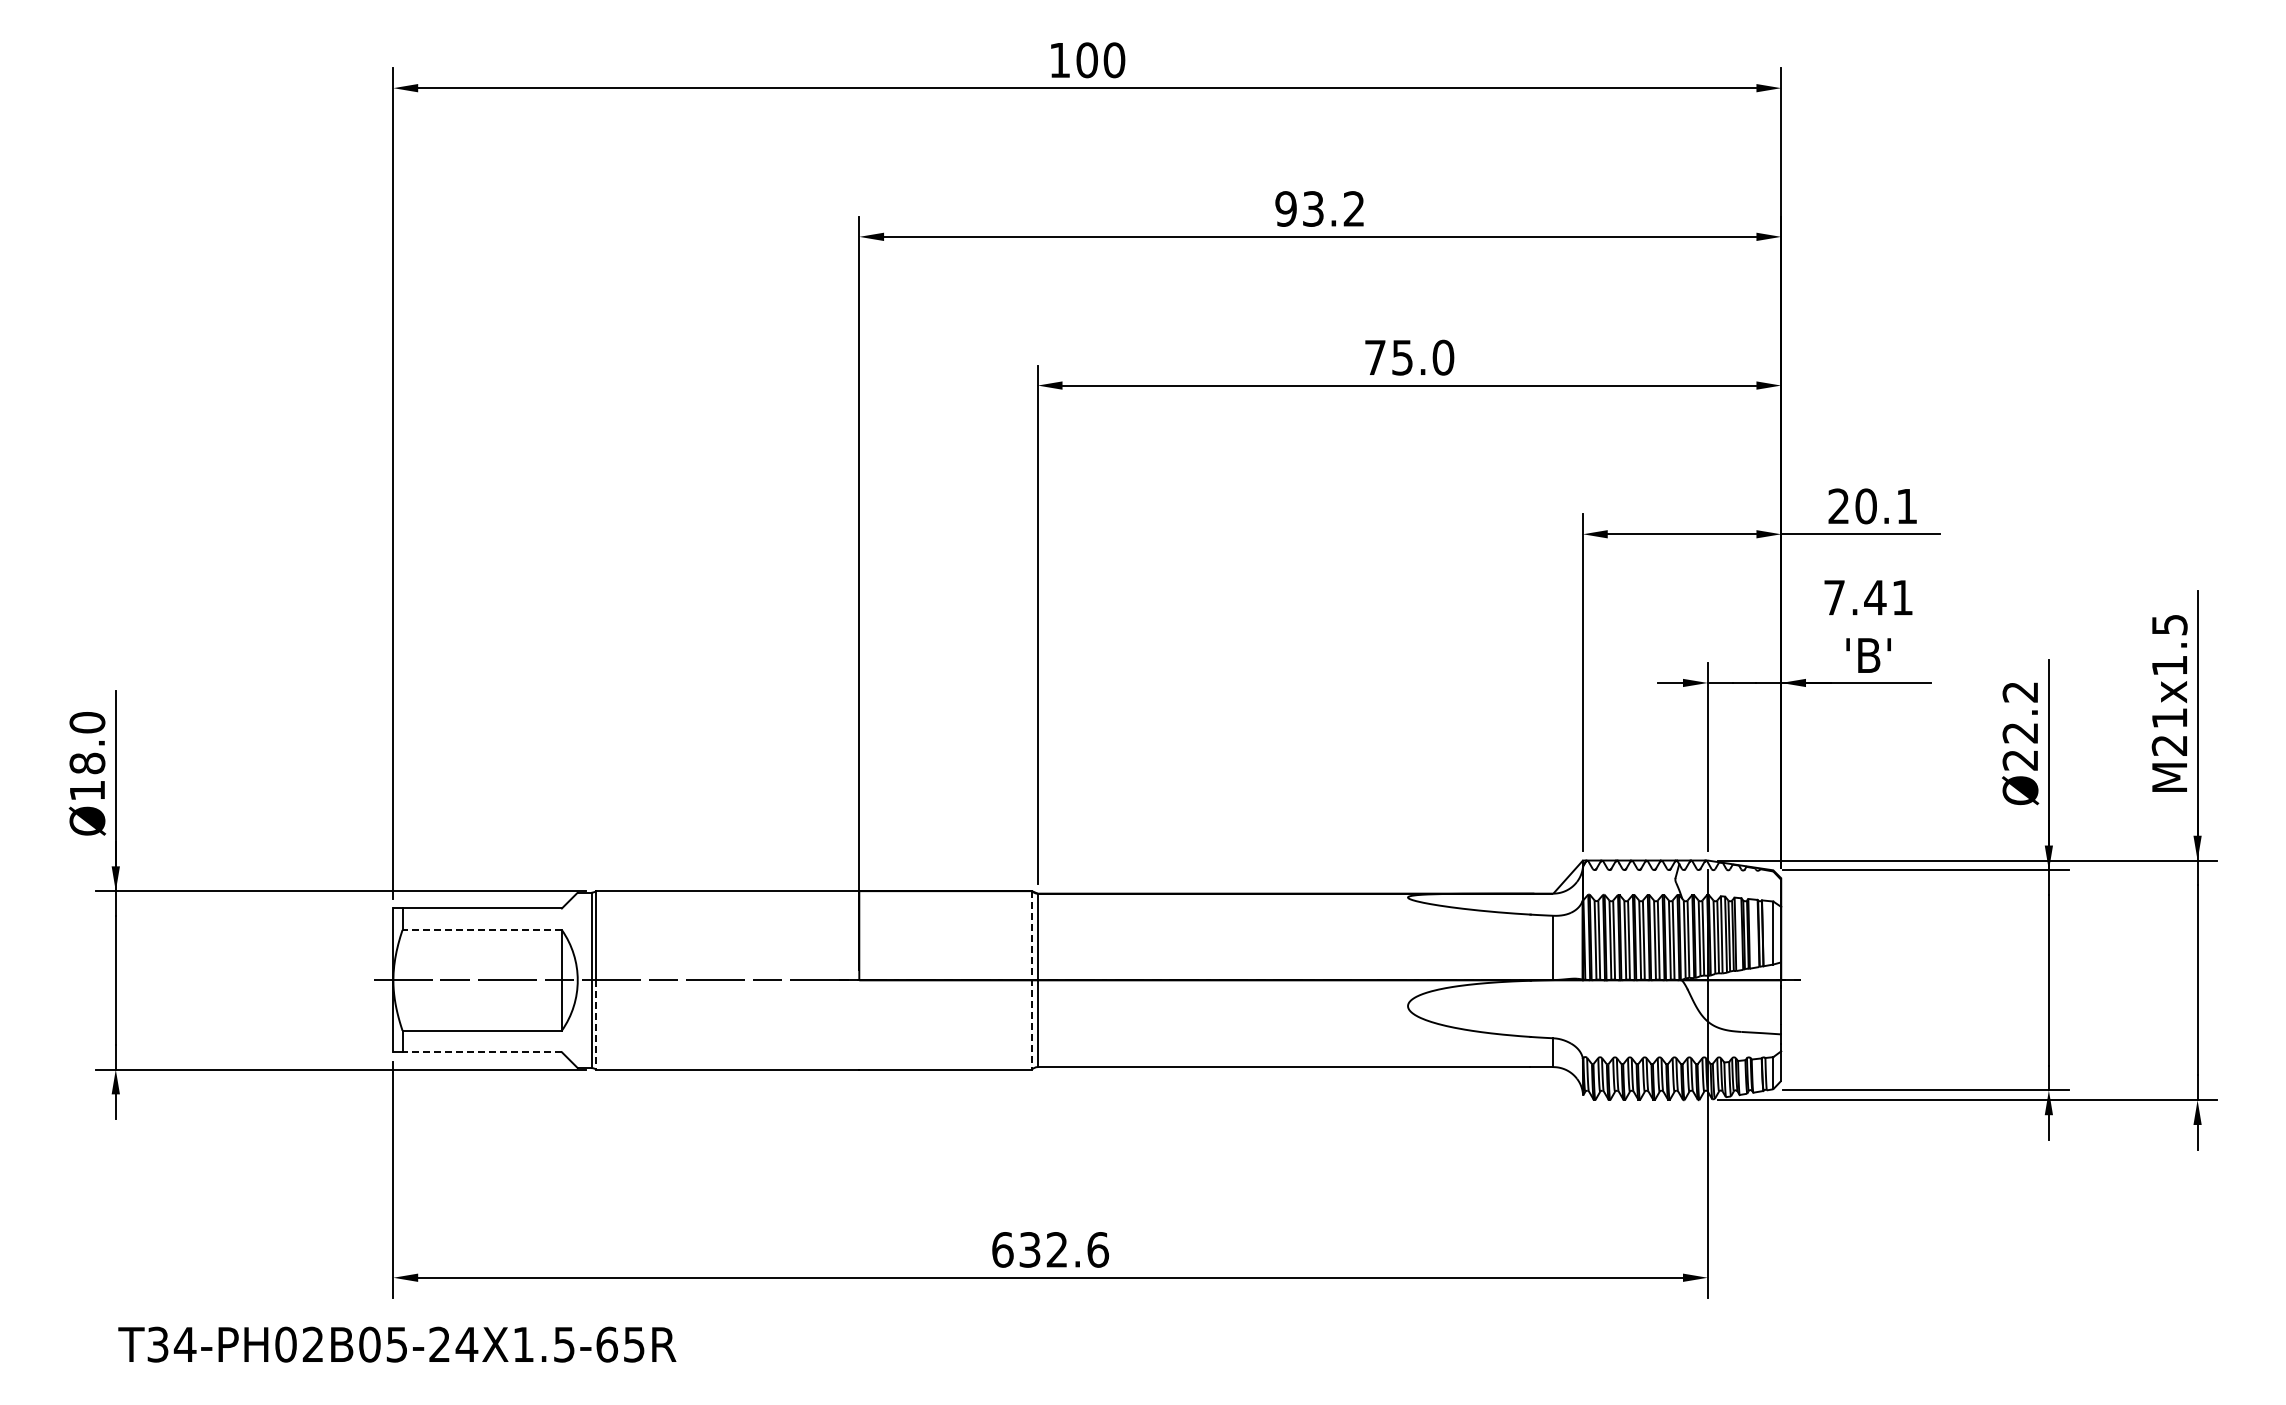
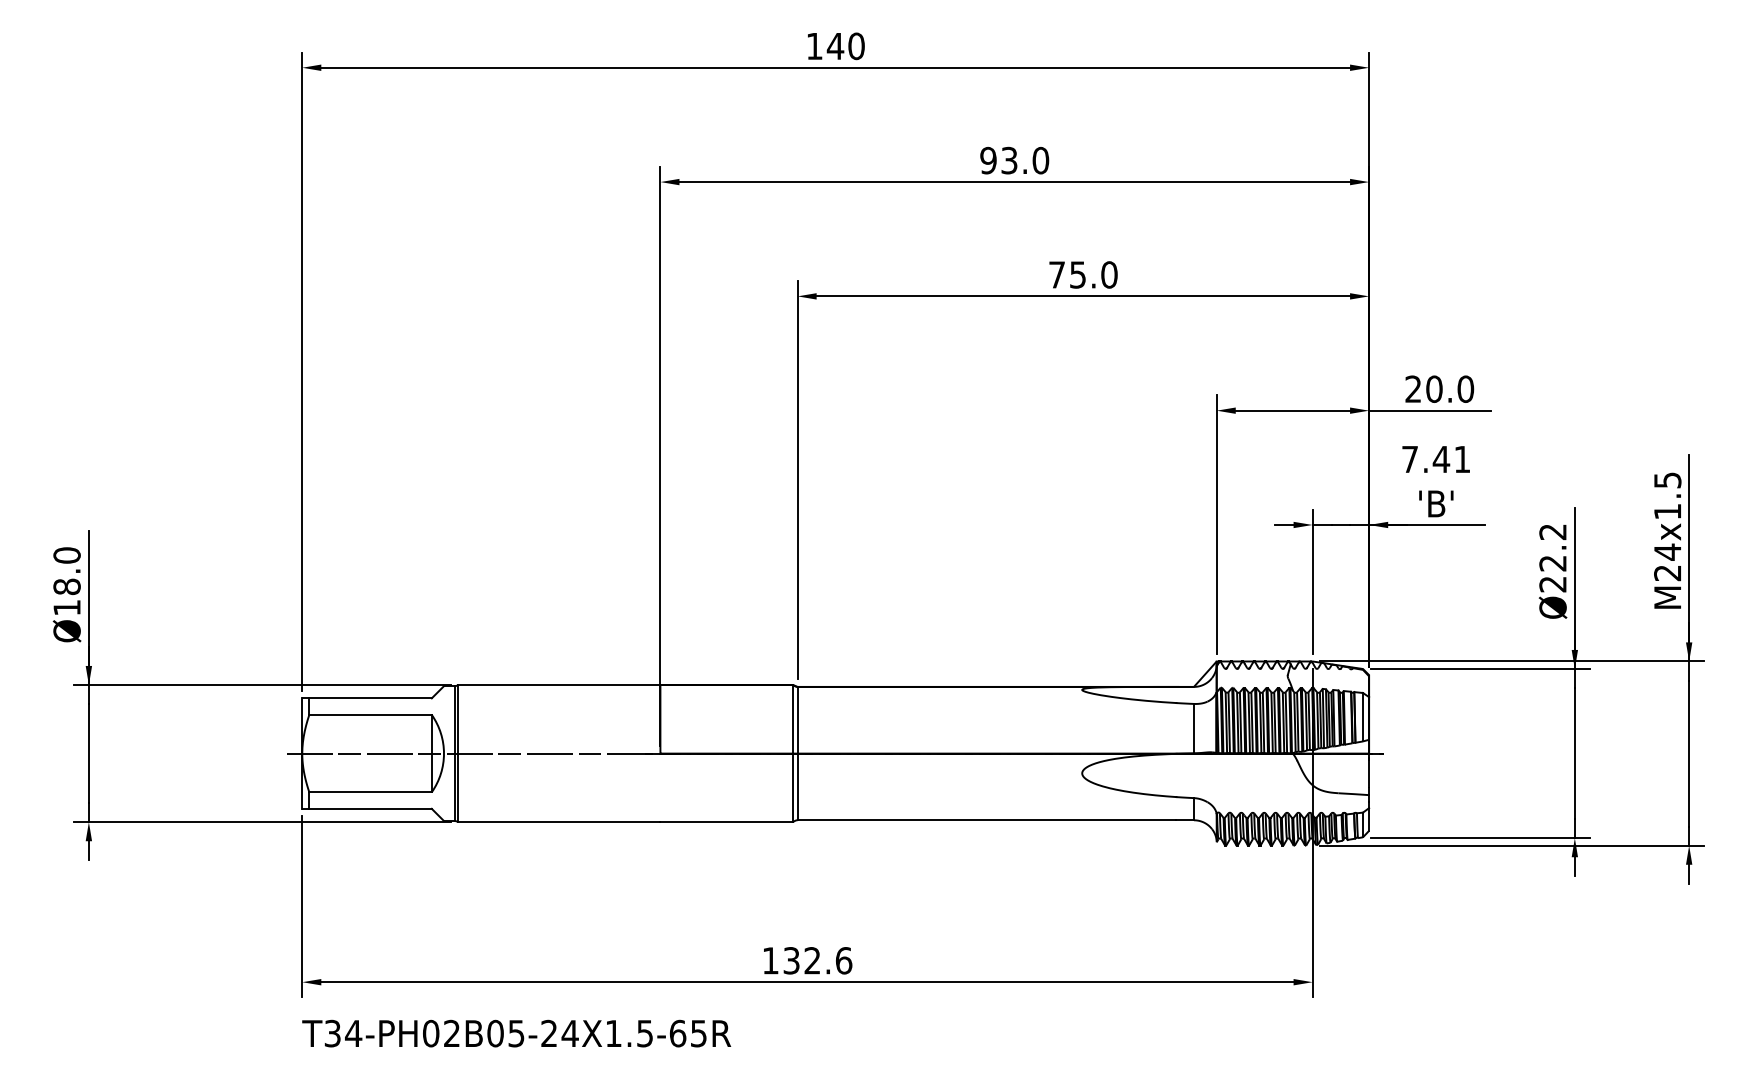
text: (1086, 60) -> (835, 46), 100 -> 140
text: (1353, 208) -> (1040, 160), 93.2 -> 93.0
text: (1906, 506) -> (1465, 389), 20.1 -> 20.0
text: (2169, 718) -> (1667, 552), M21x1.5 -> M24x1.5
line: (482, 930) -> (370, 715), dashed -> solid
line: (1031, 980) -> (792, 753), dashed -> solid
line: (596, 1024) -> (458, 787), dashed -> solid
line: (482, 1052) -> (370, 809), dashed -> solid
text: (1002, 1249) -> (770, 960), 632.6 -> 132.6
text: (397, 1344) -> (516, 1033), moved

